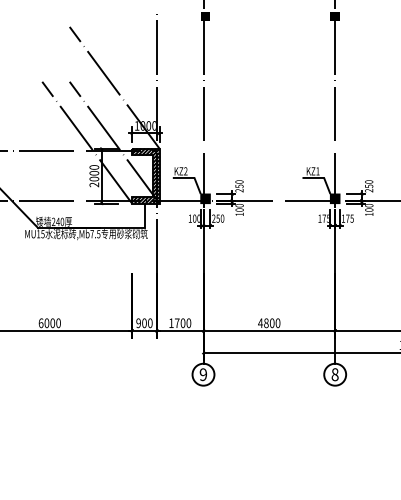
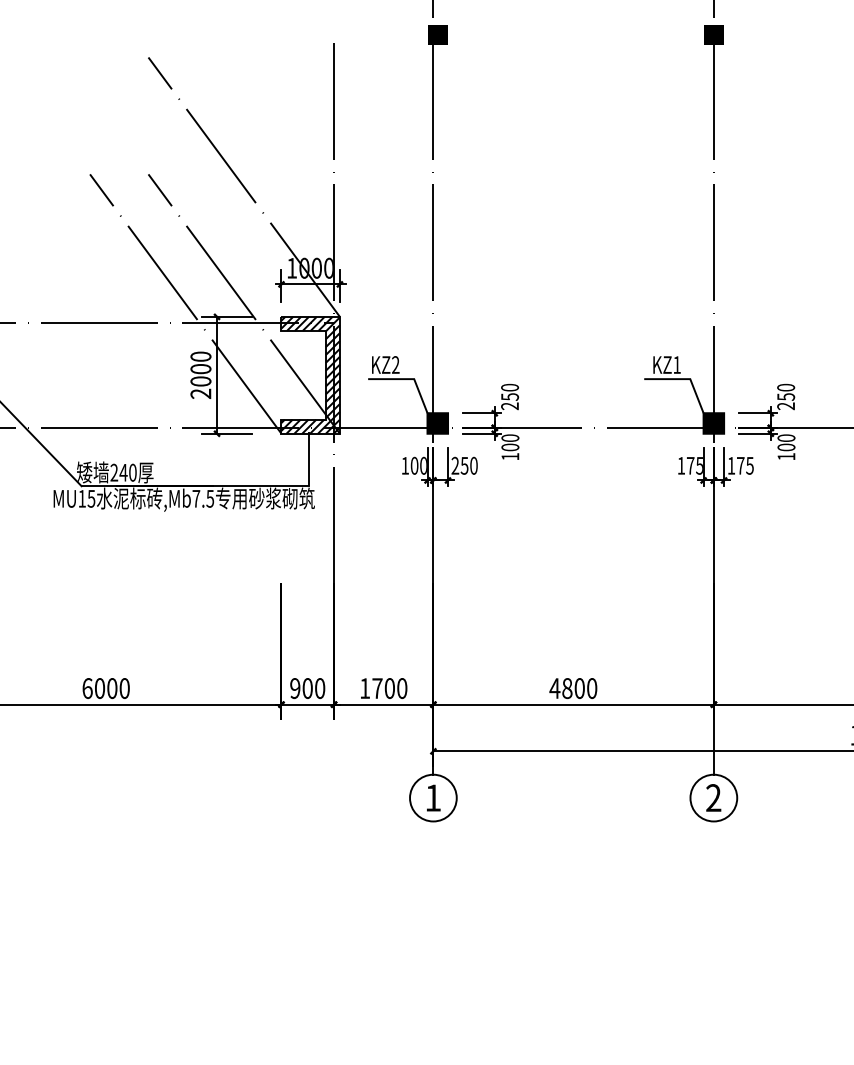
text: (202, 374) -> (431, 797), 9 -> 1
text: (334, 374) -> (712, 797), 8 -> 2

